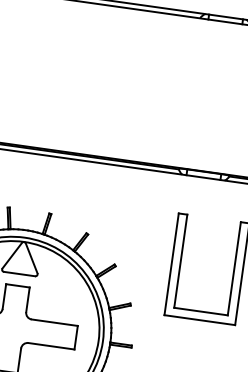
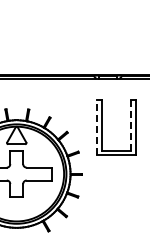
line: (171, 264) -> (97, 127), solid -> dashed
line: (234, 267) -> (131, 124), solid -> dashed

